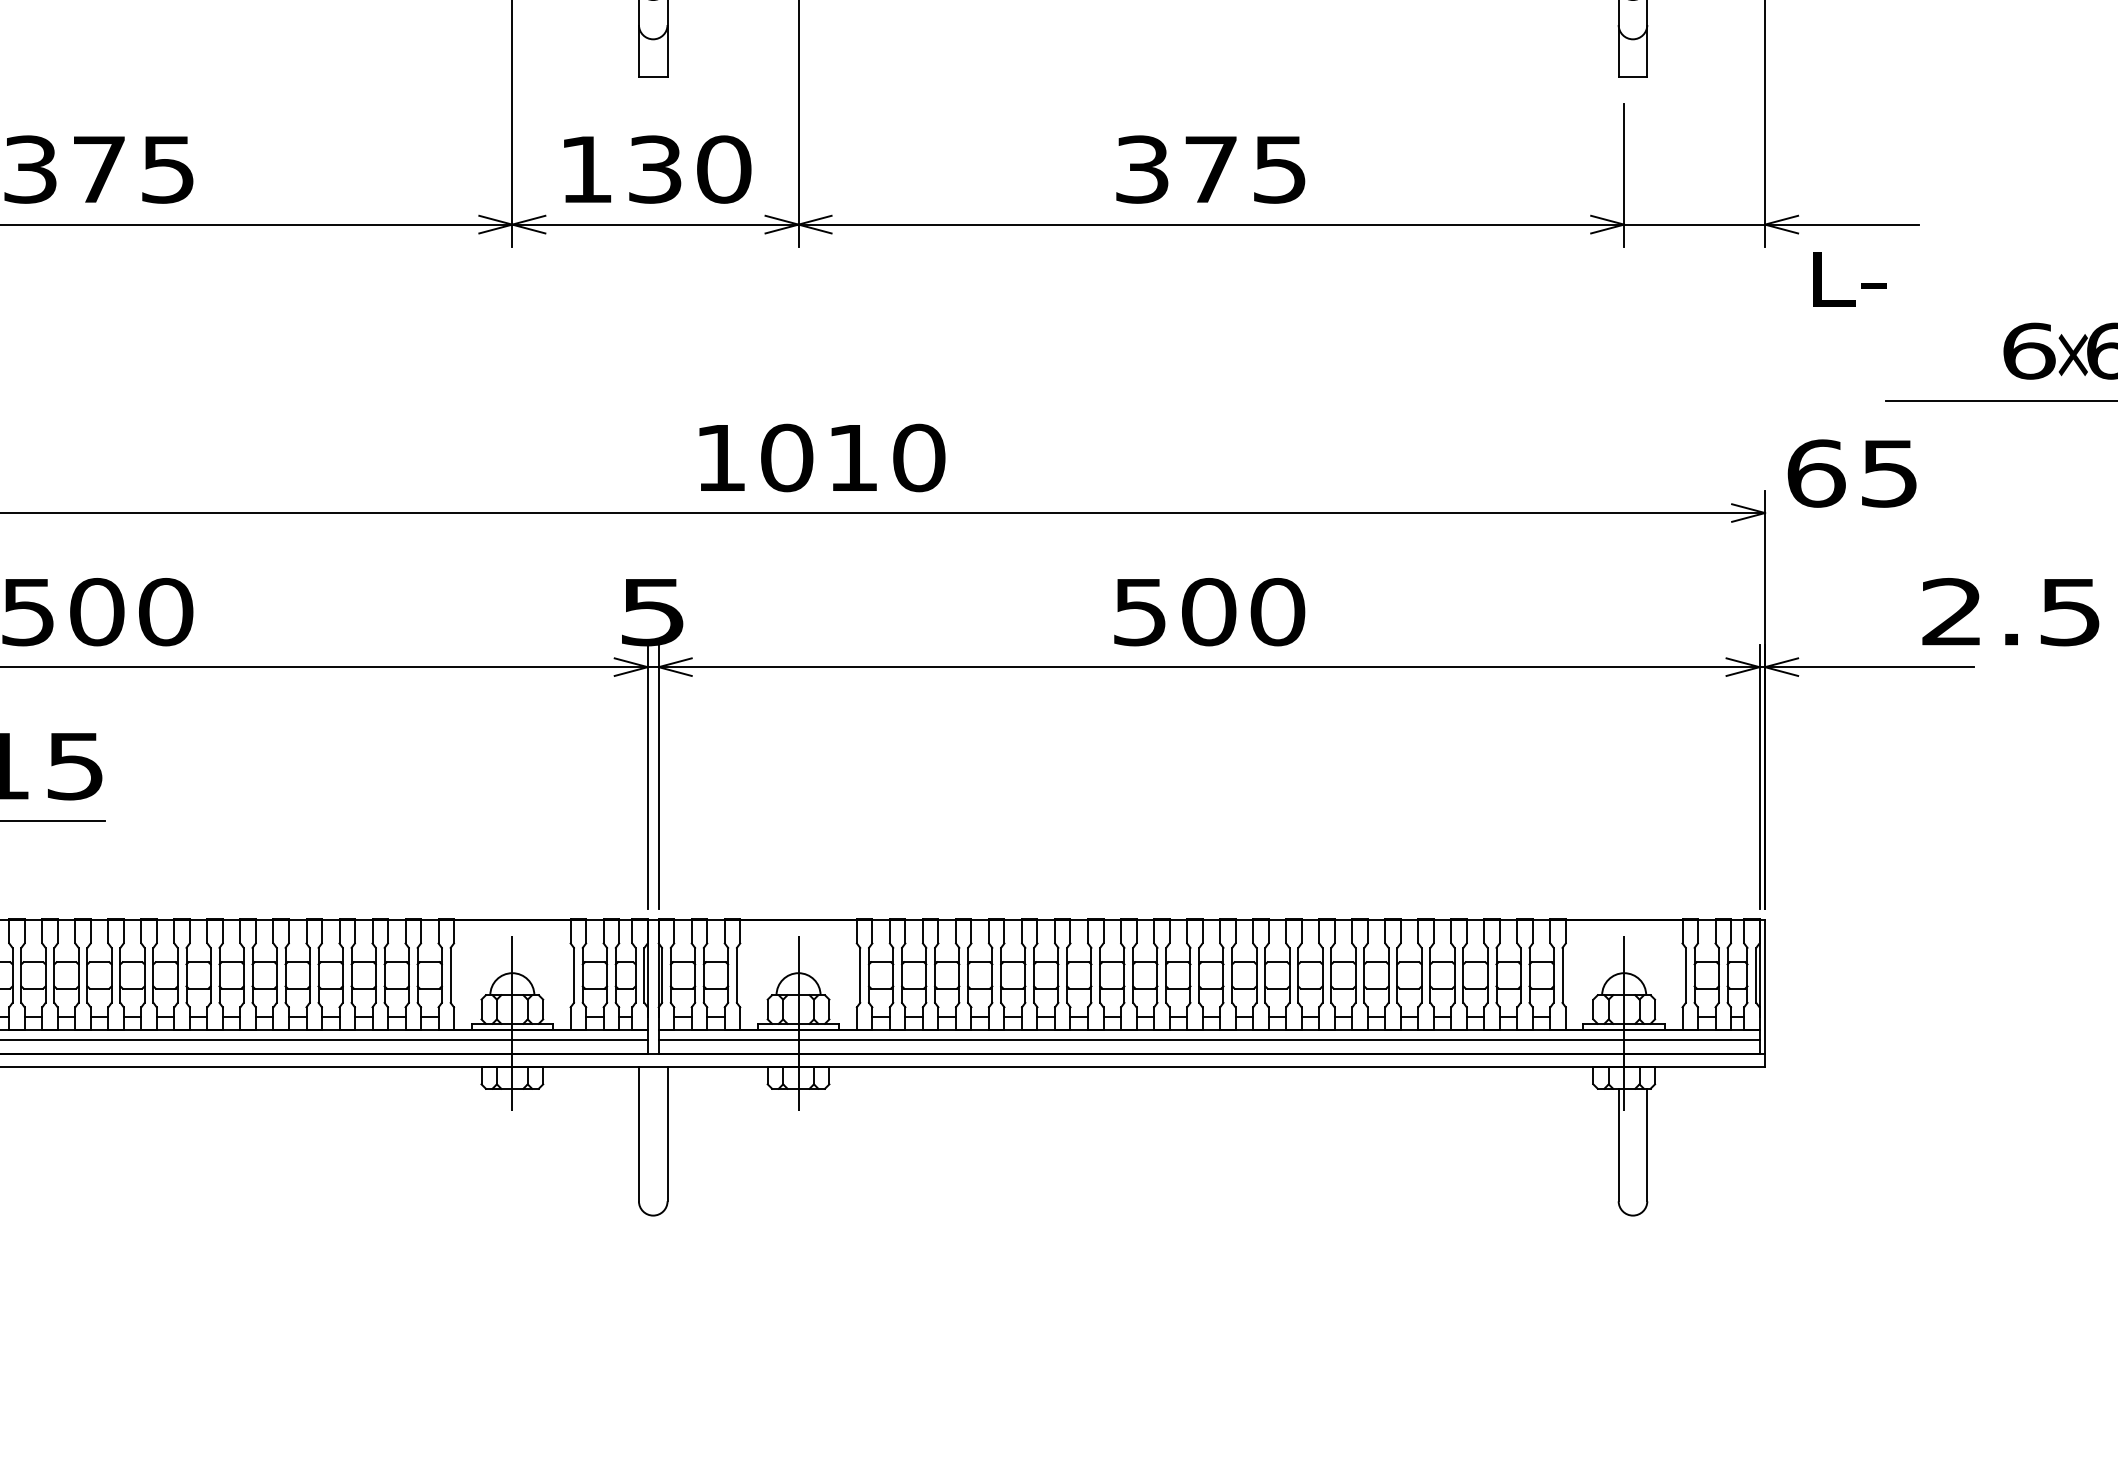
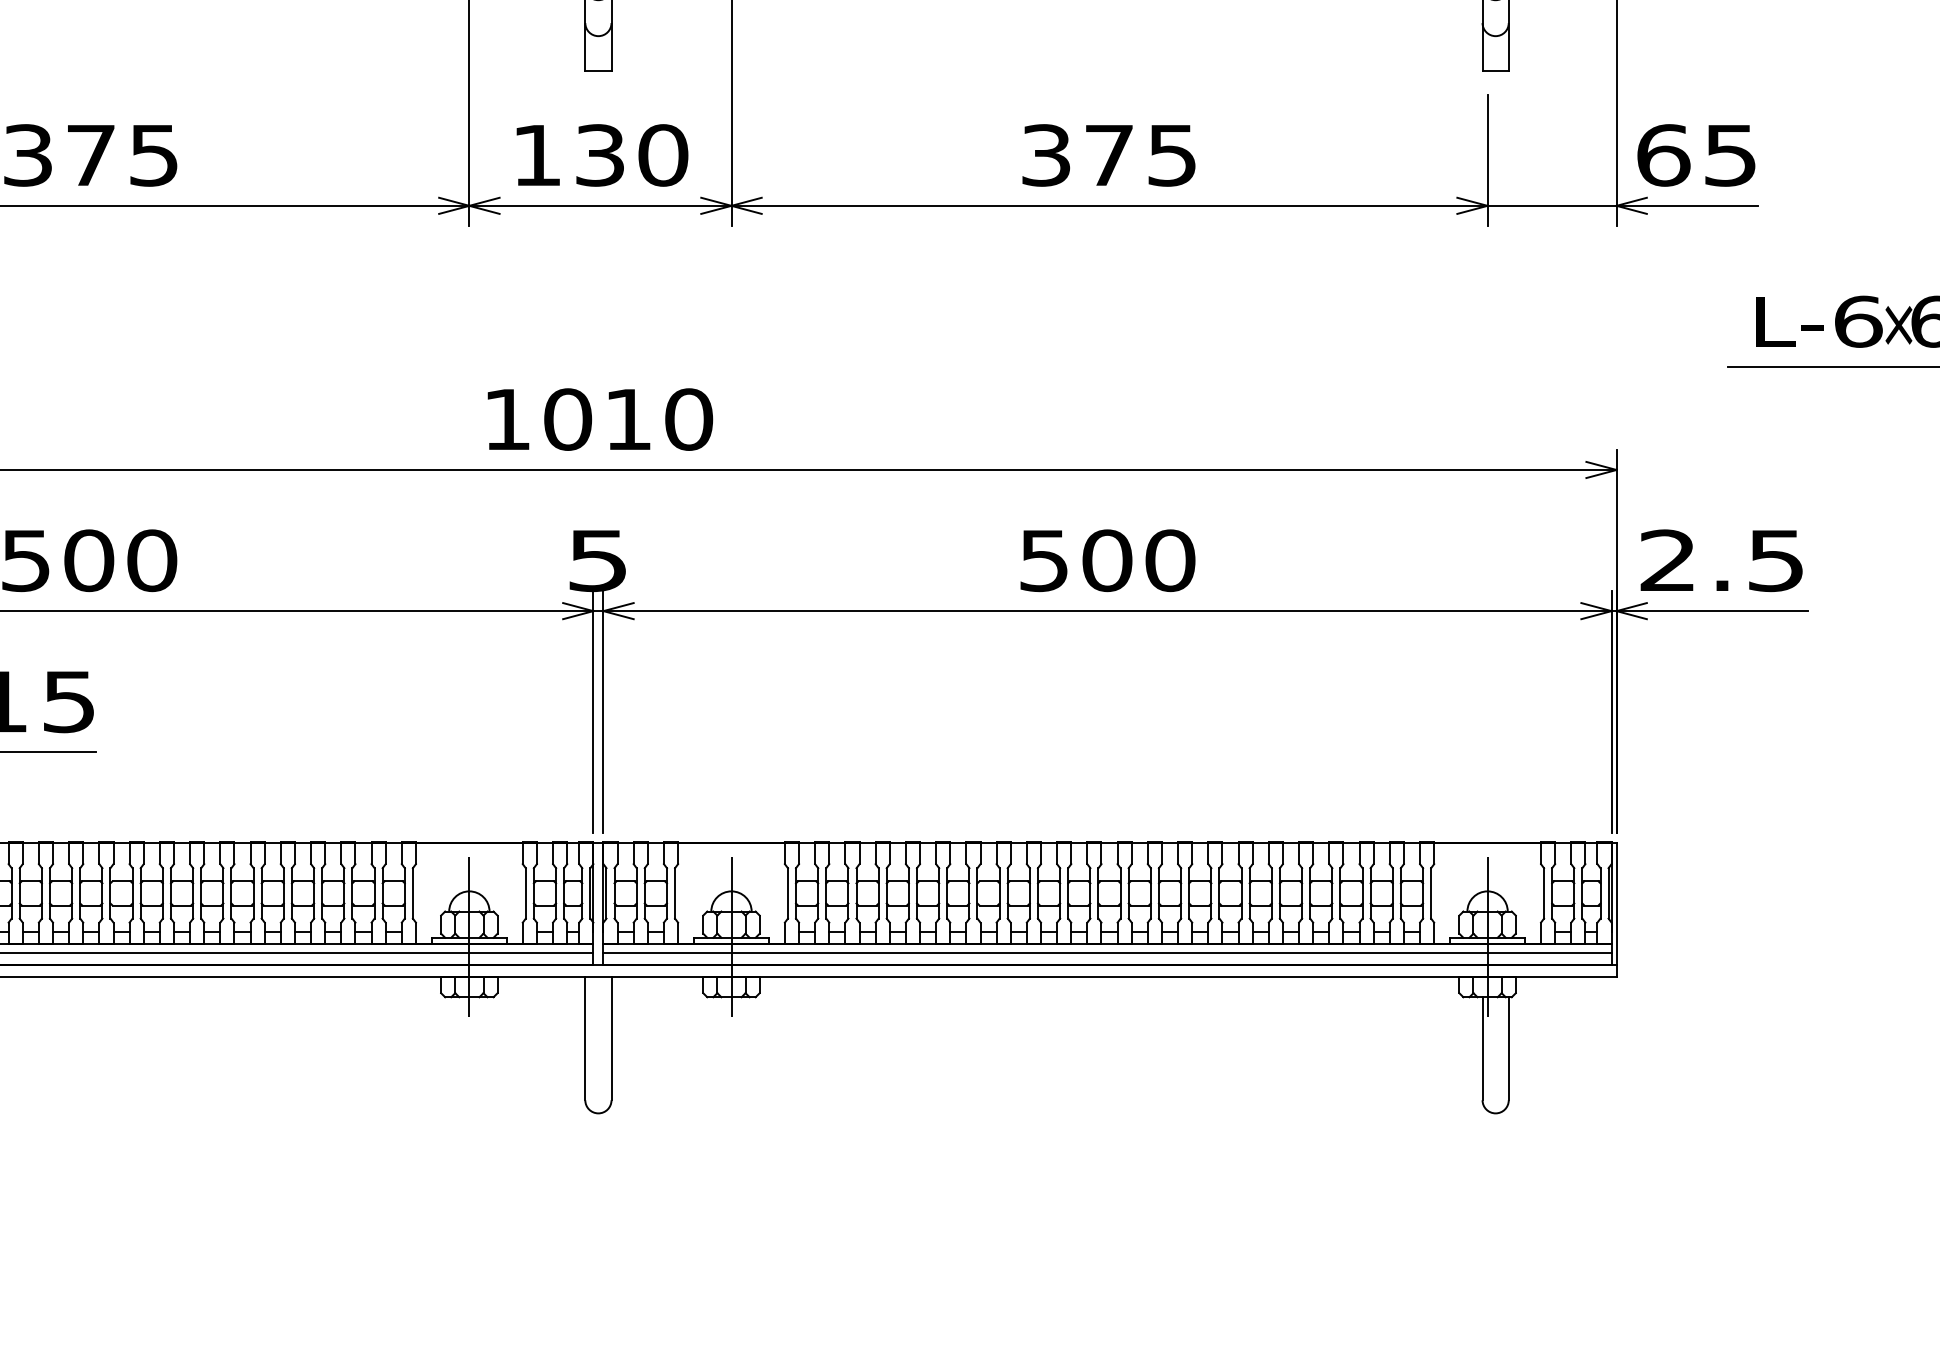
text: (1849, 279) -> (1790, 322), moved
text: (822, 457) -> (600, 419), moved
text: (1851, 473) -> (1695, 155), moved
text: (2010, 612) -> (1721, 561), moved

